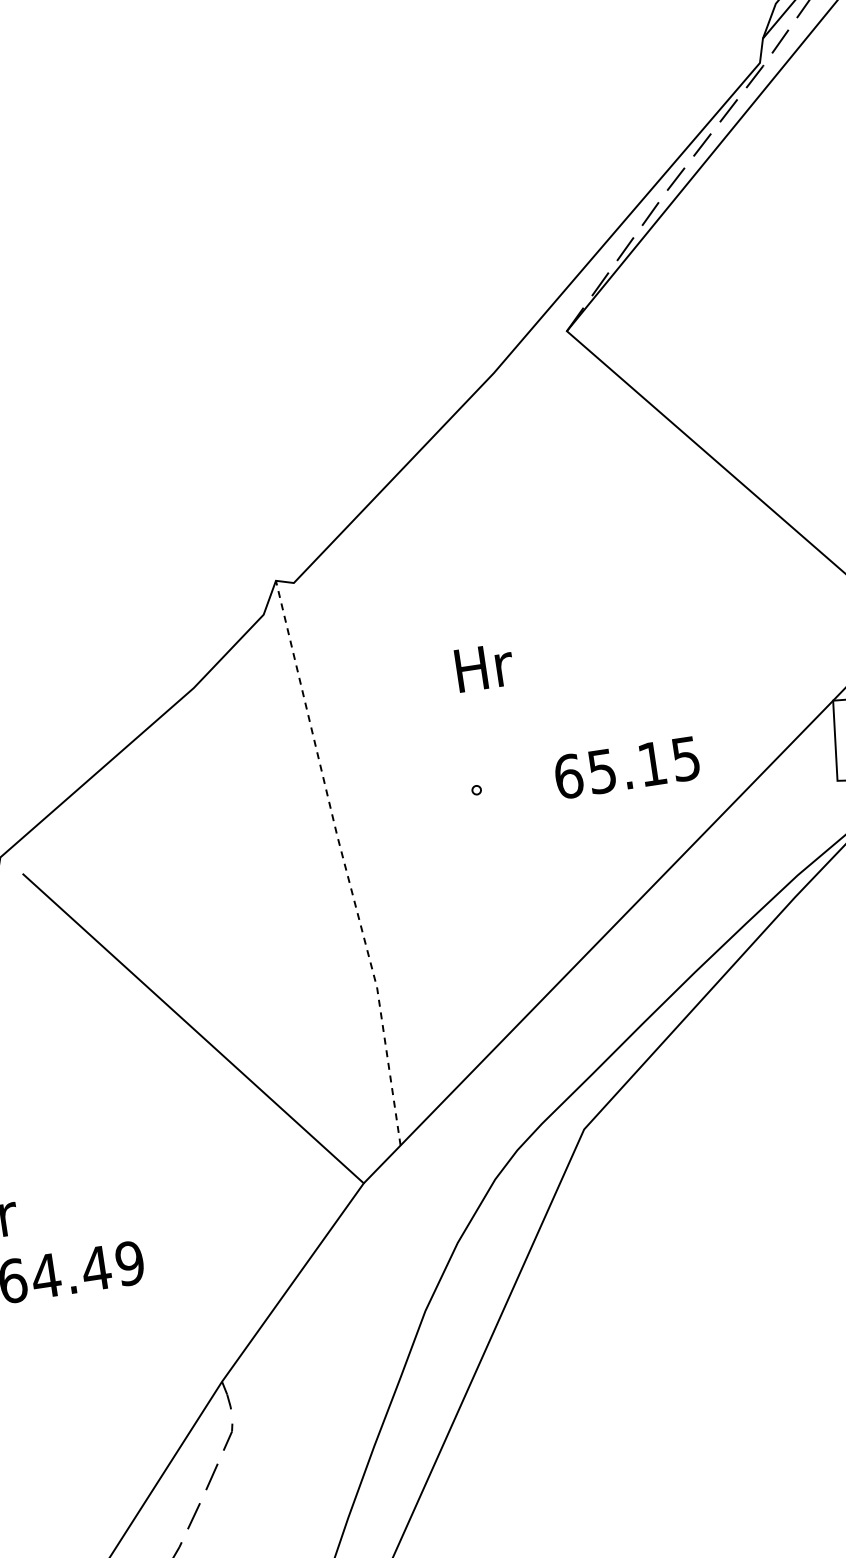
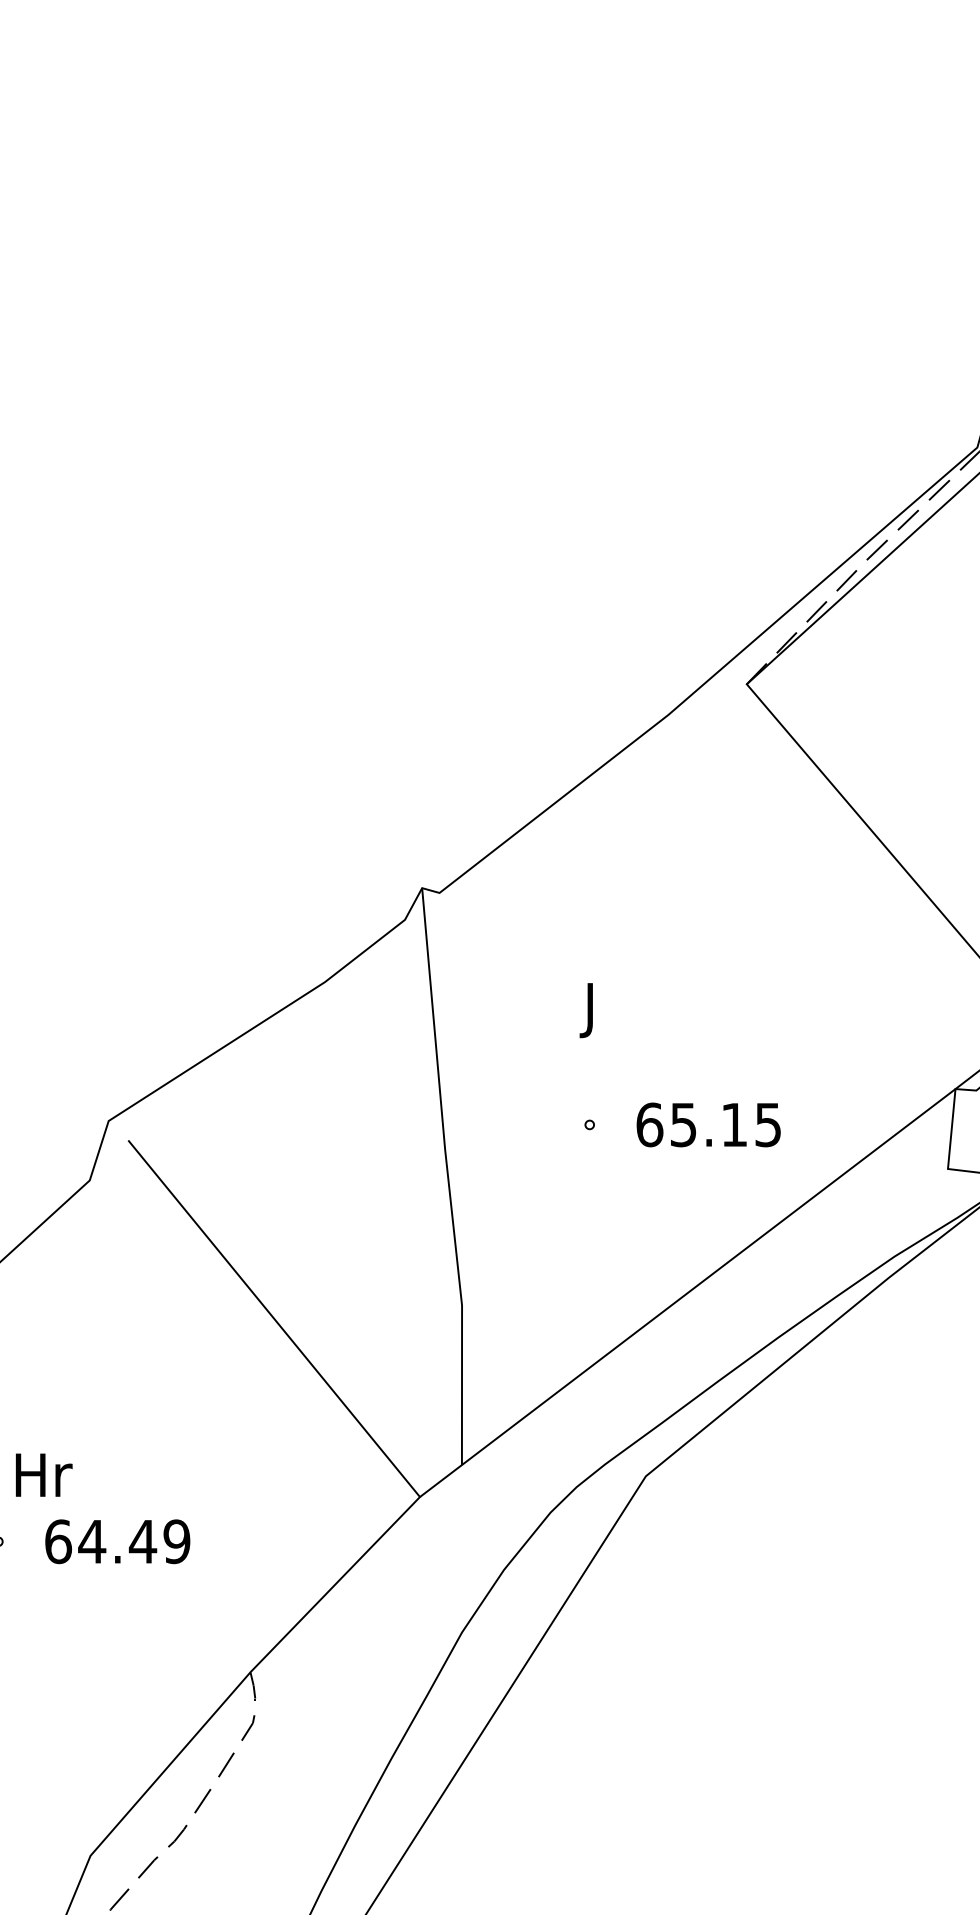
text: (481, 673) -> (611, 1010), Hr -> J
text: (626, 767) -> (708, 1124), moved
line: (344, 862) -> (448, 1176), dashed -> solid

